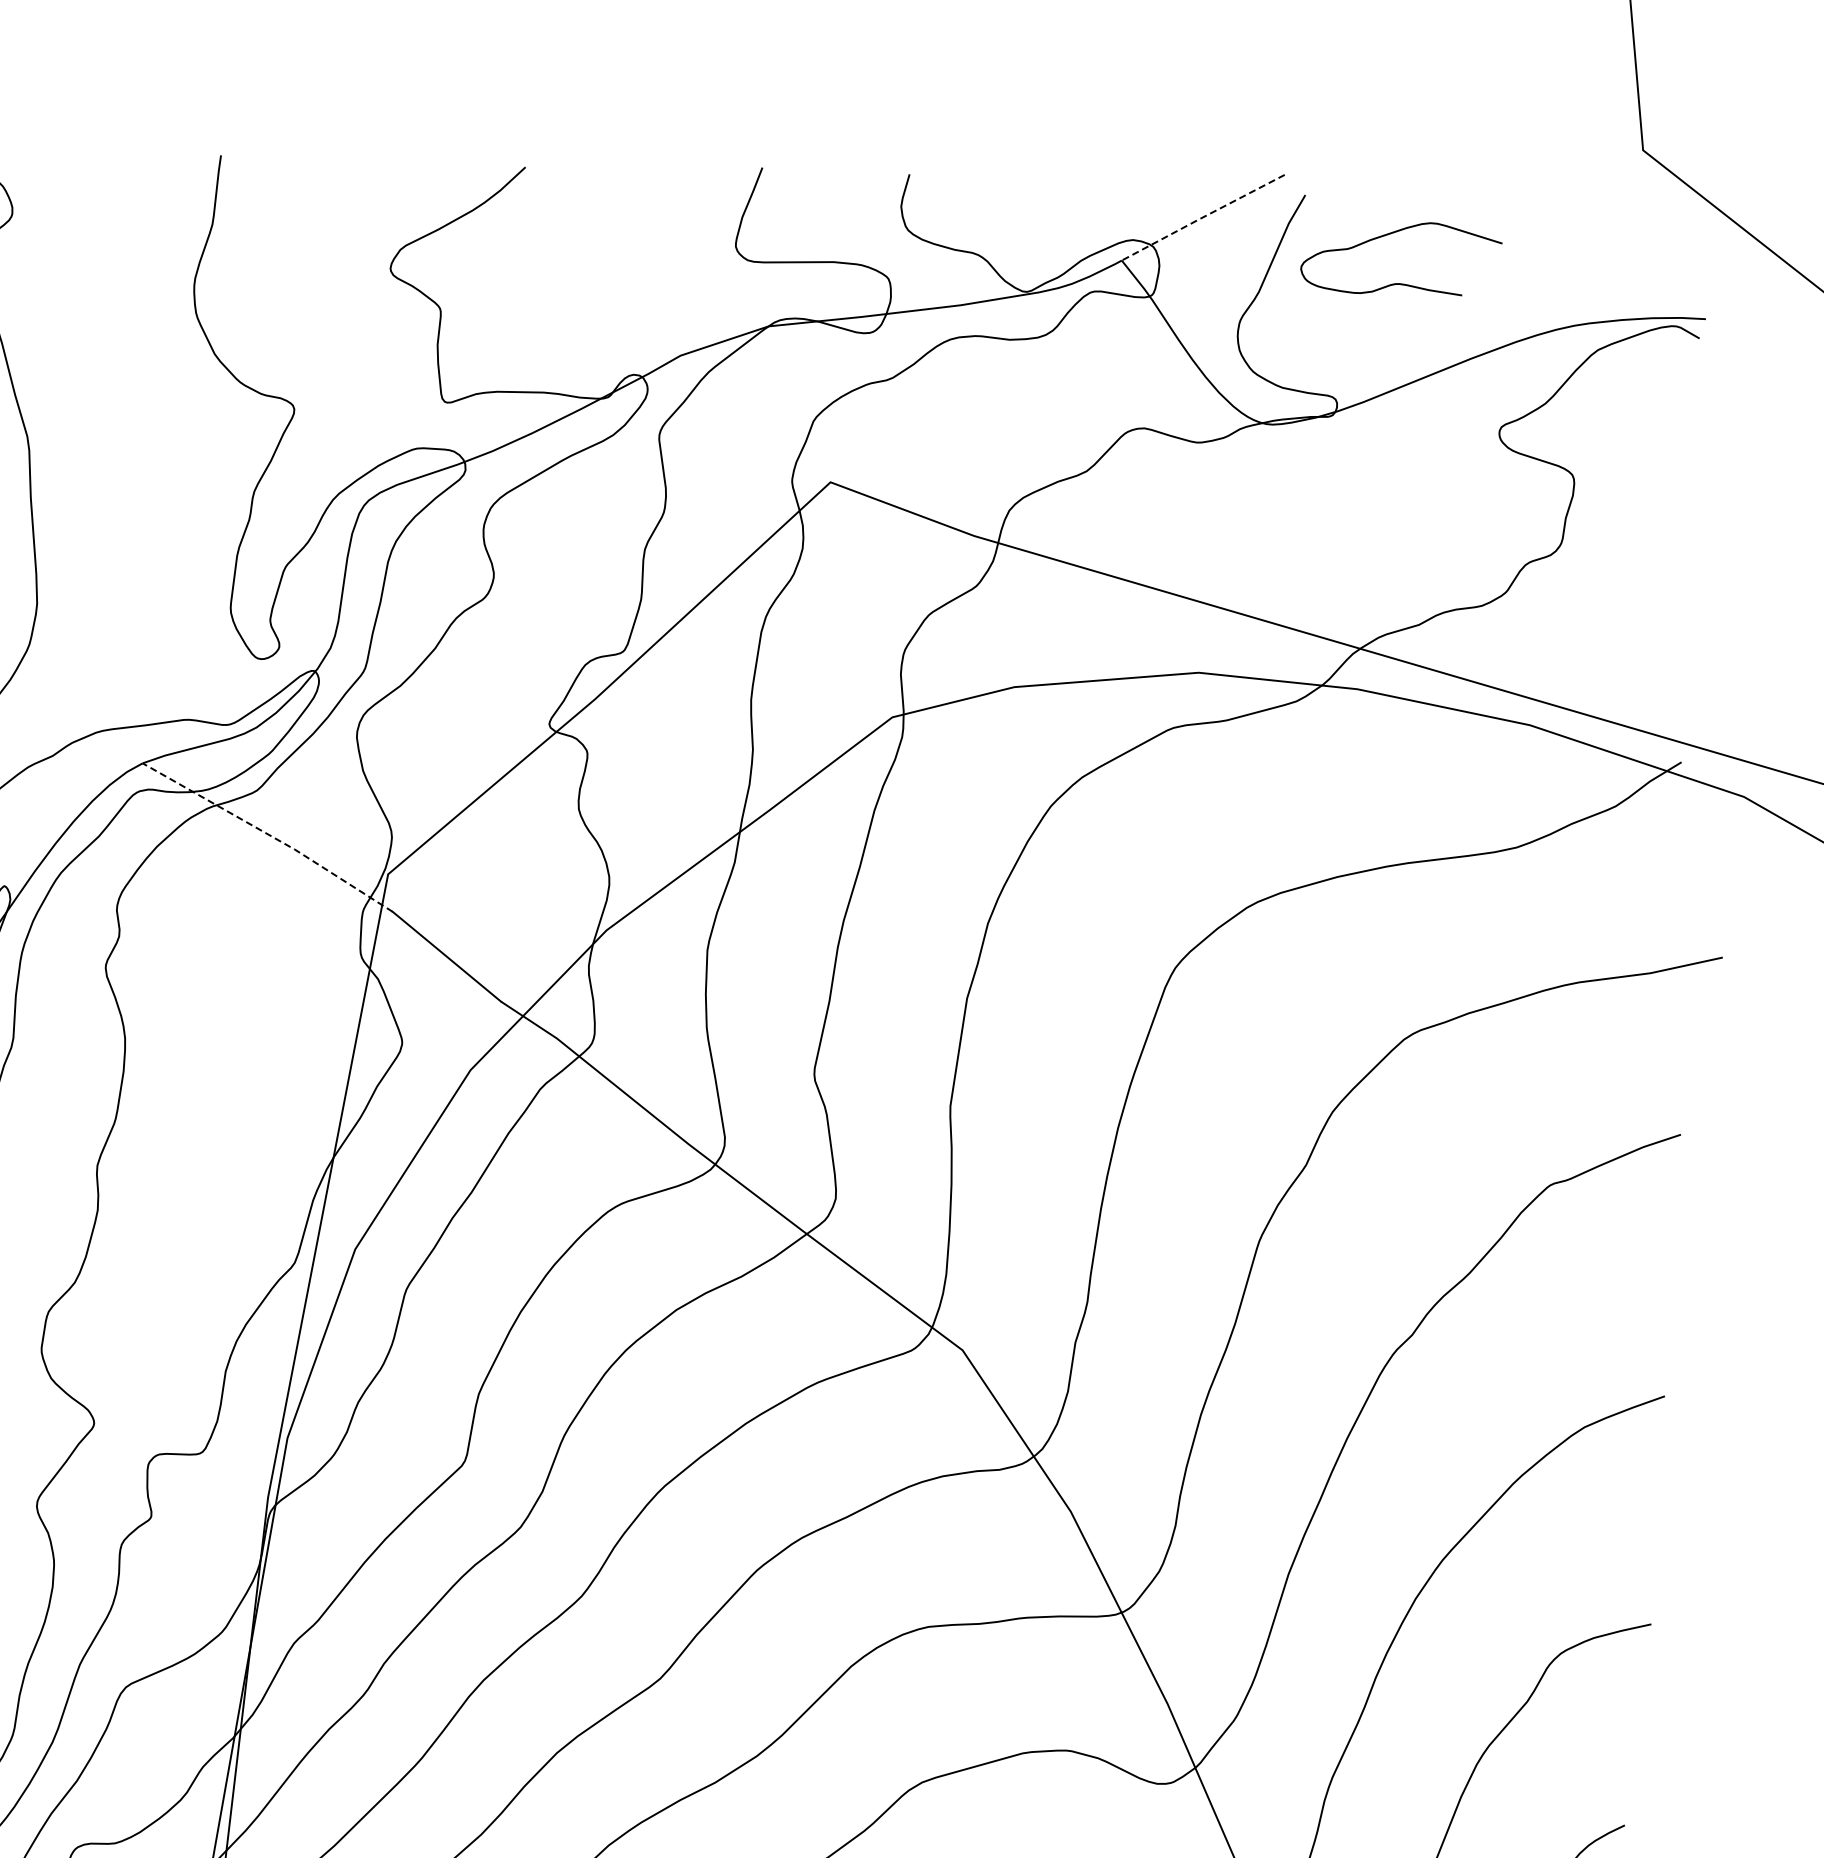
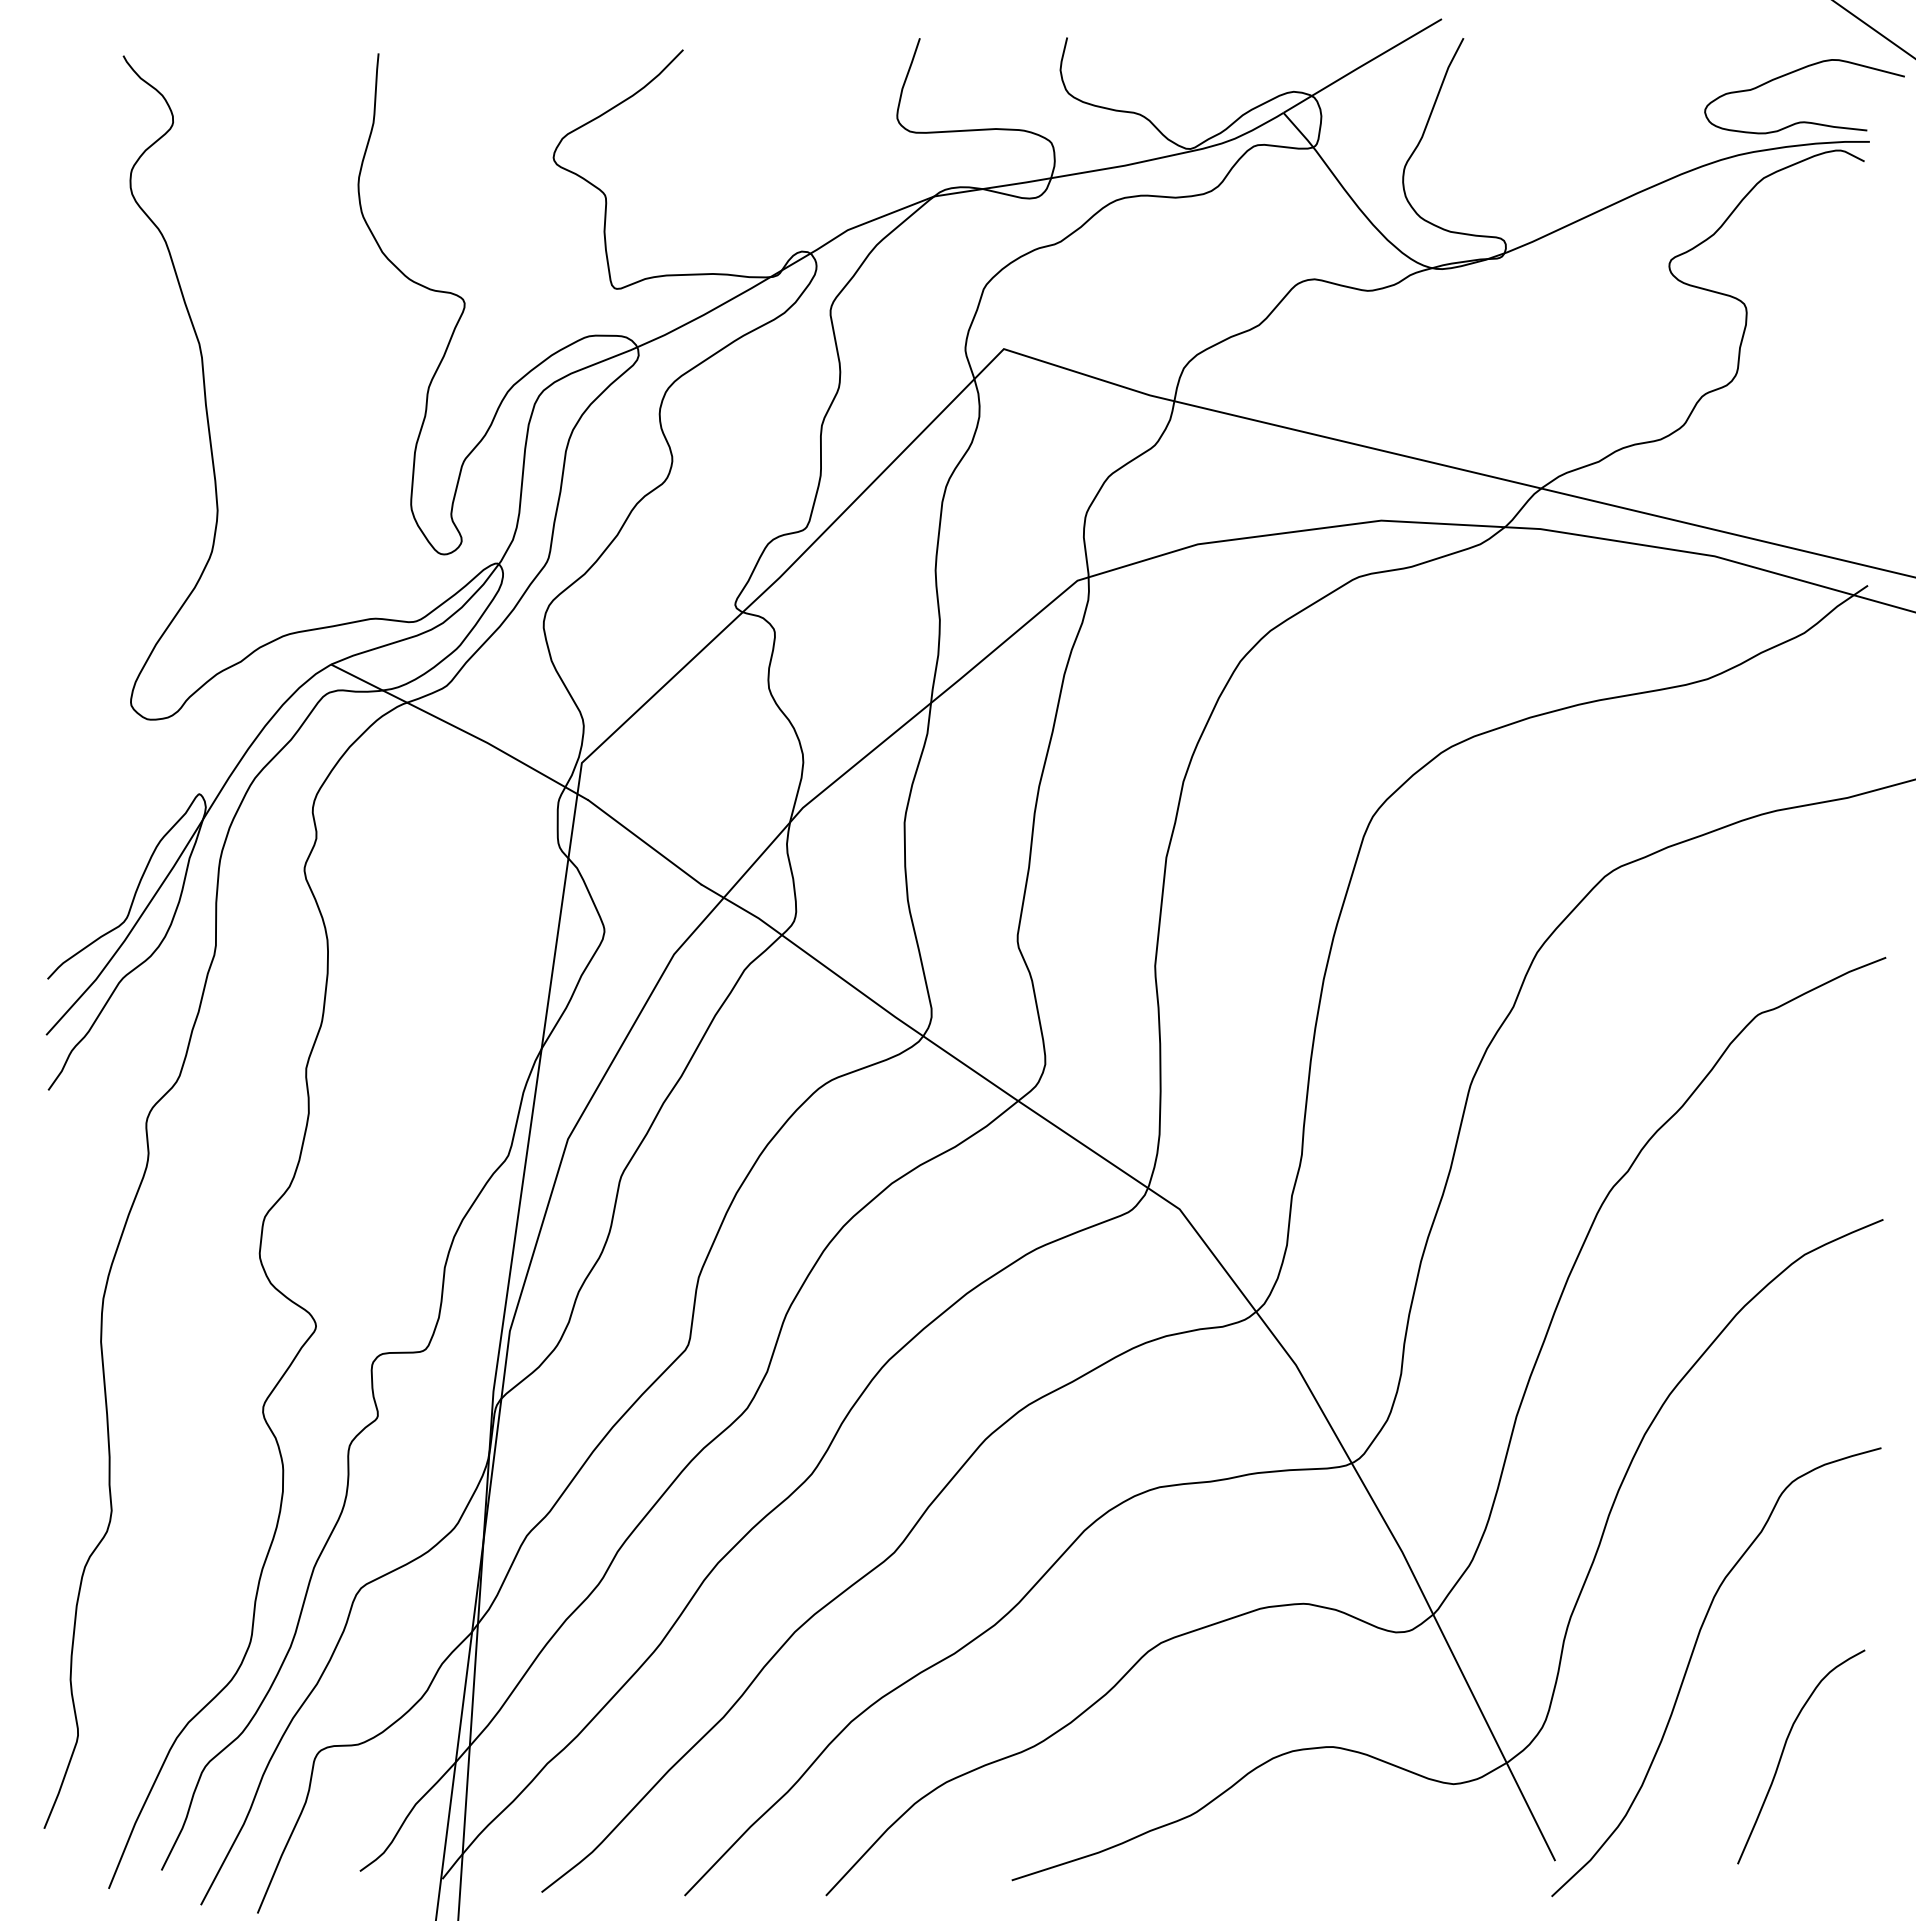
line: (1202, 218) -> (1361, 66), dashed -> solid
curve: (1399, 283) -> (1804, 121), moved
line: (269, 834) -> (461, 729), dashed -> solid

